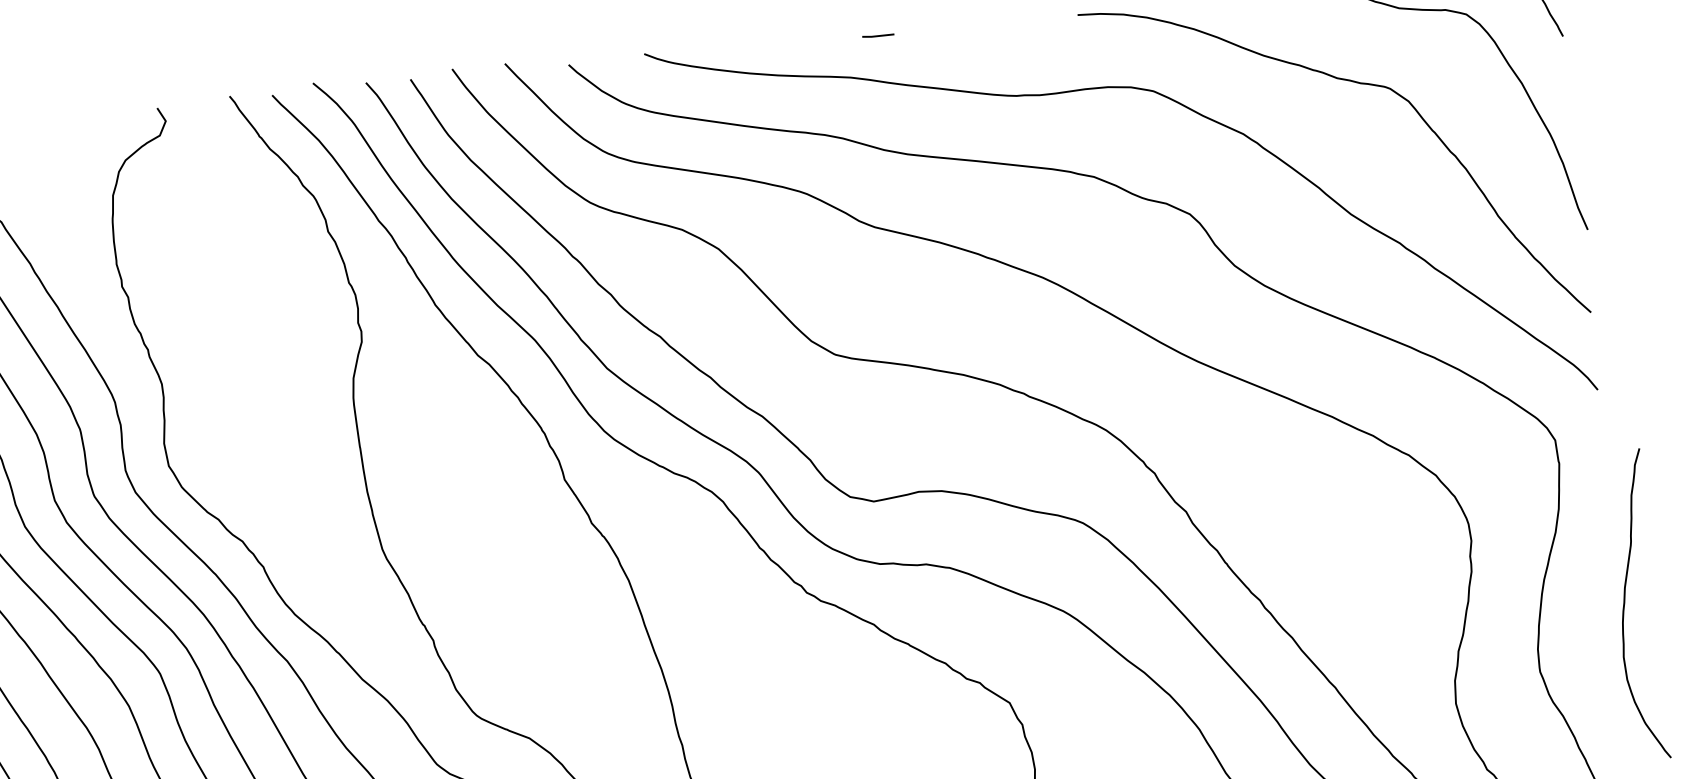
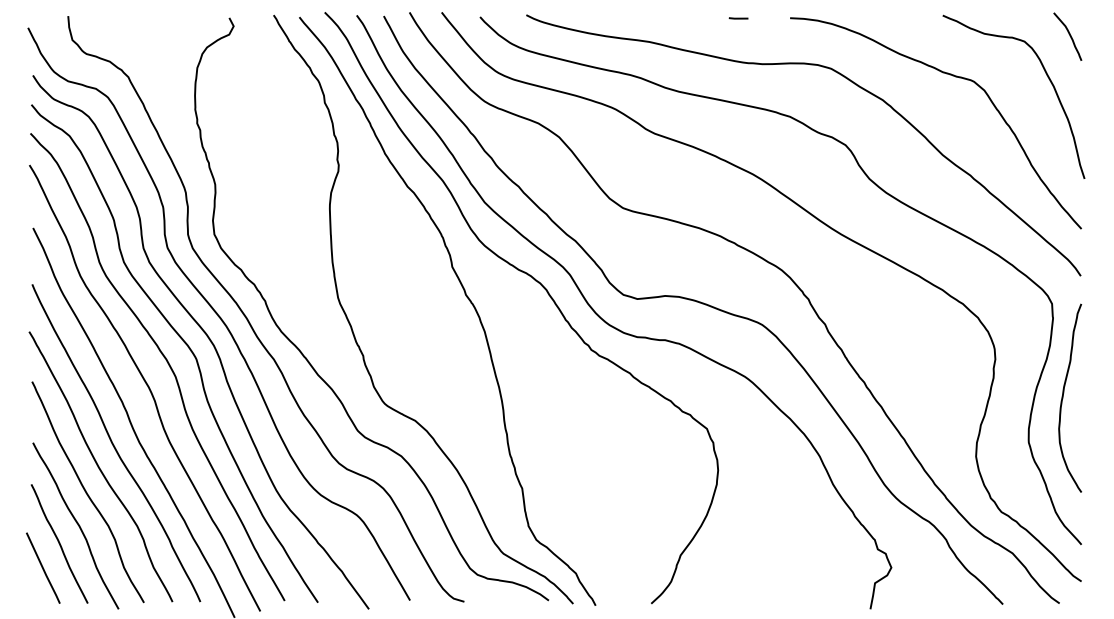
line: (878, 35) -> (738, 18), moved
curve: (1625, 604) -> (1063, 397), moved

